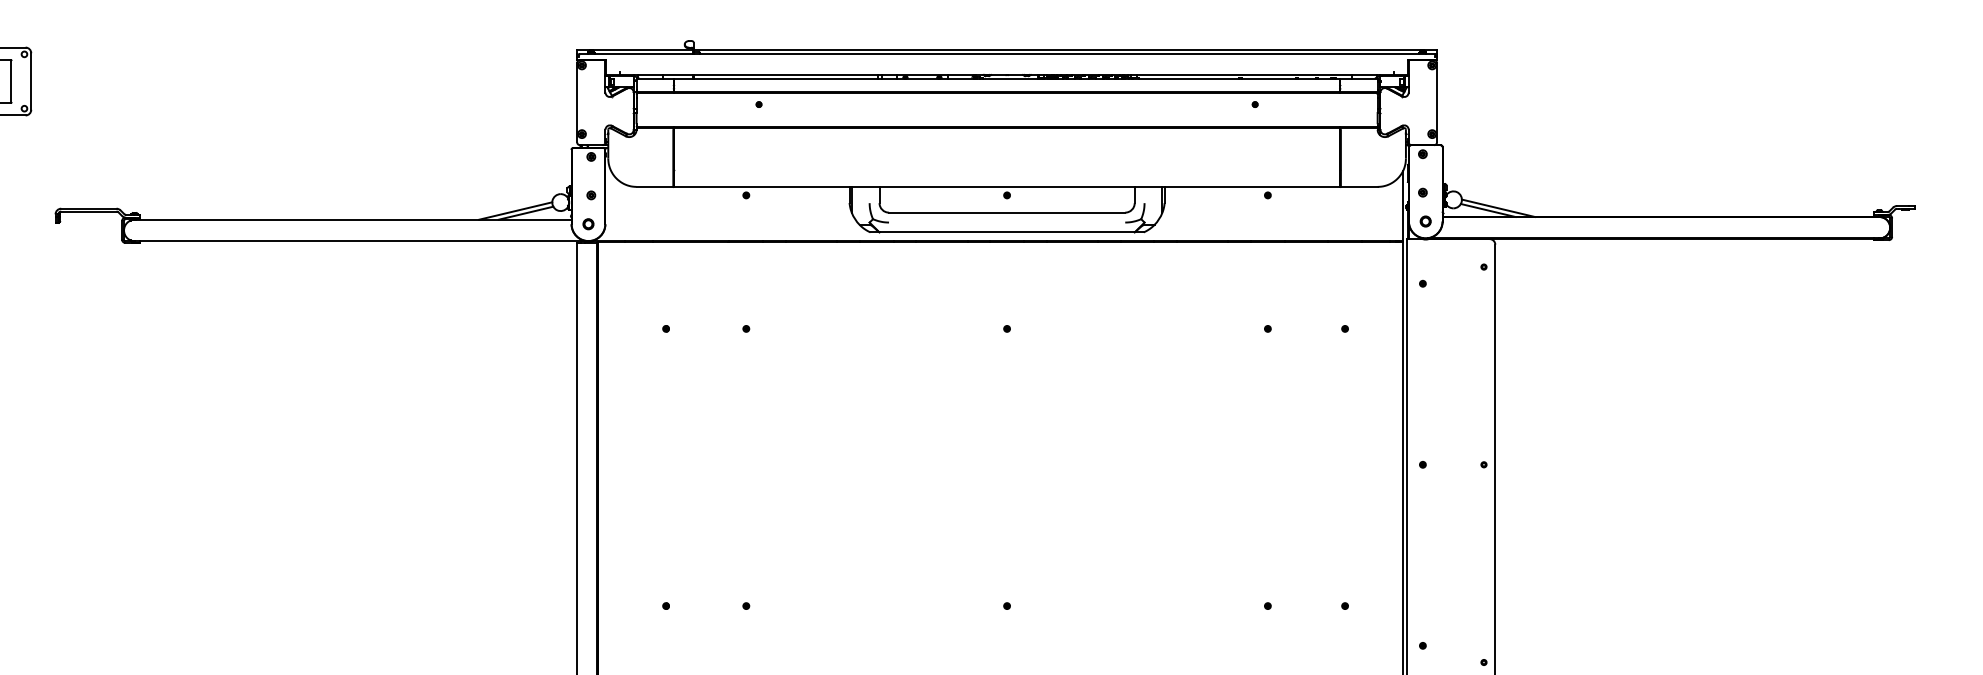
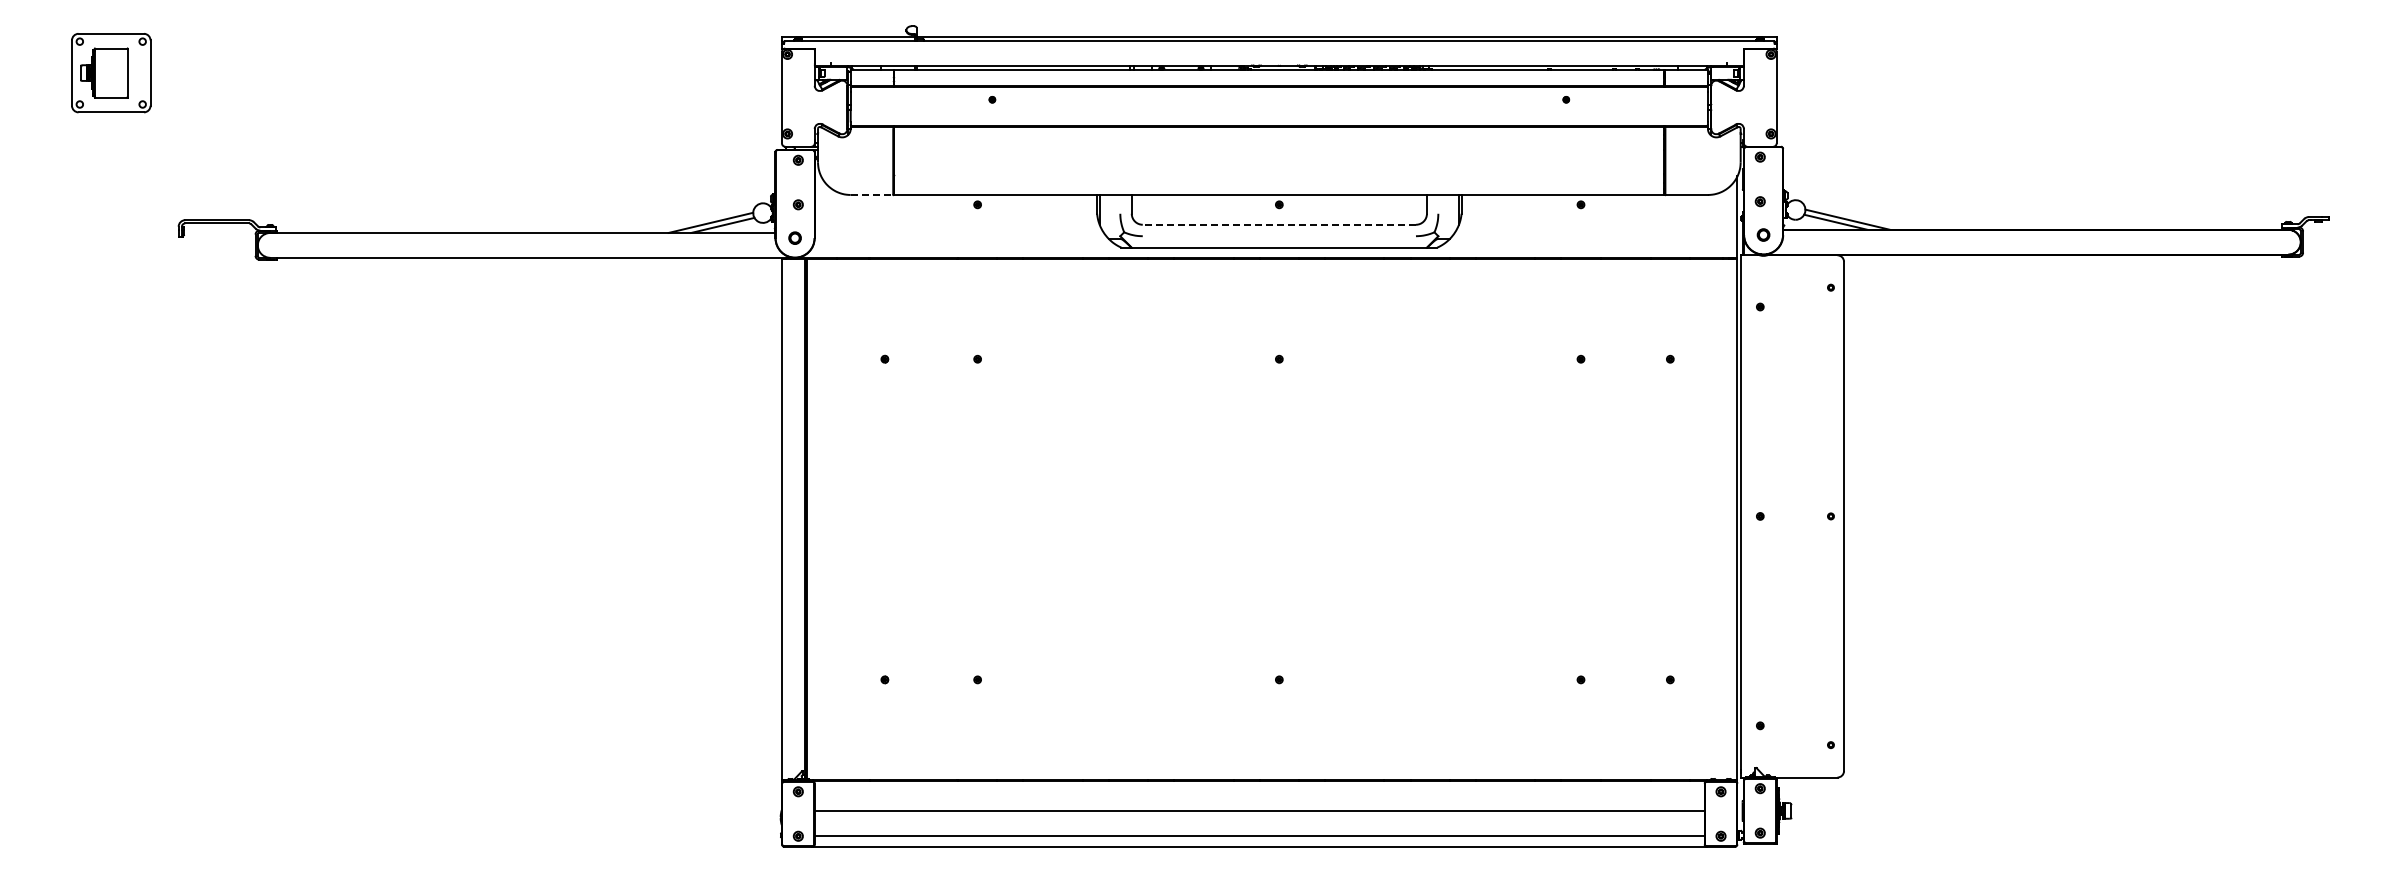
line: (655, 187) -> (872, 195), solid -> dashed
line: (1007, 212) -> (1279, 224), solid -> dashed

